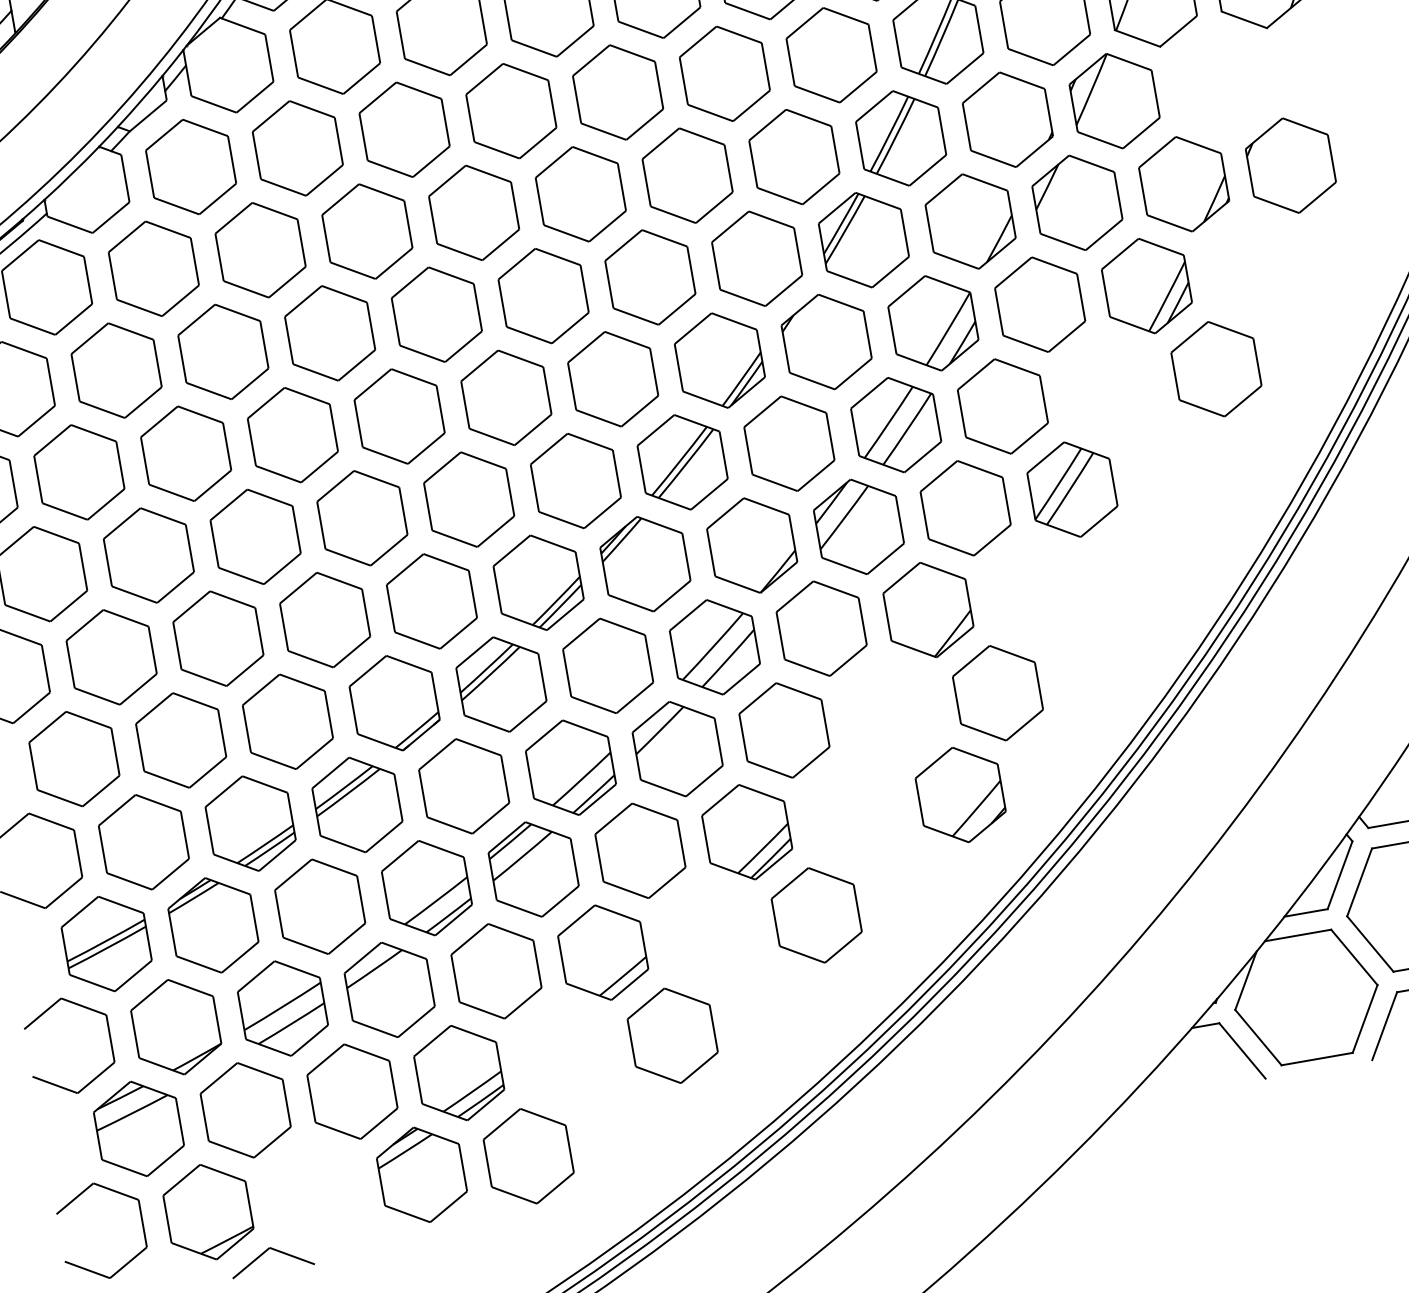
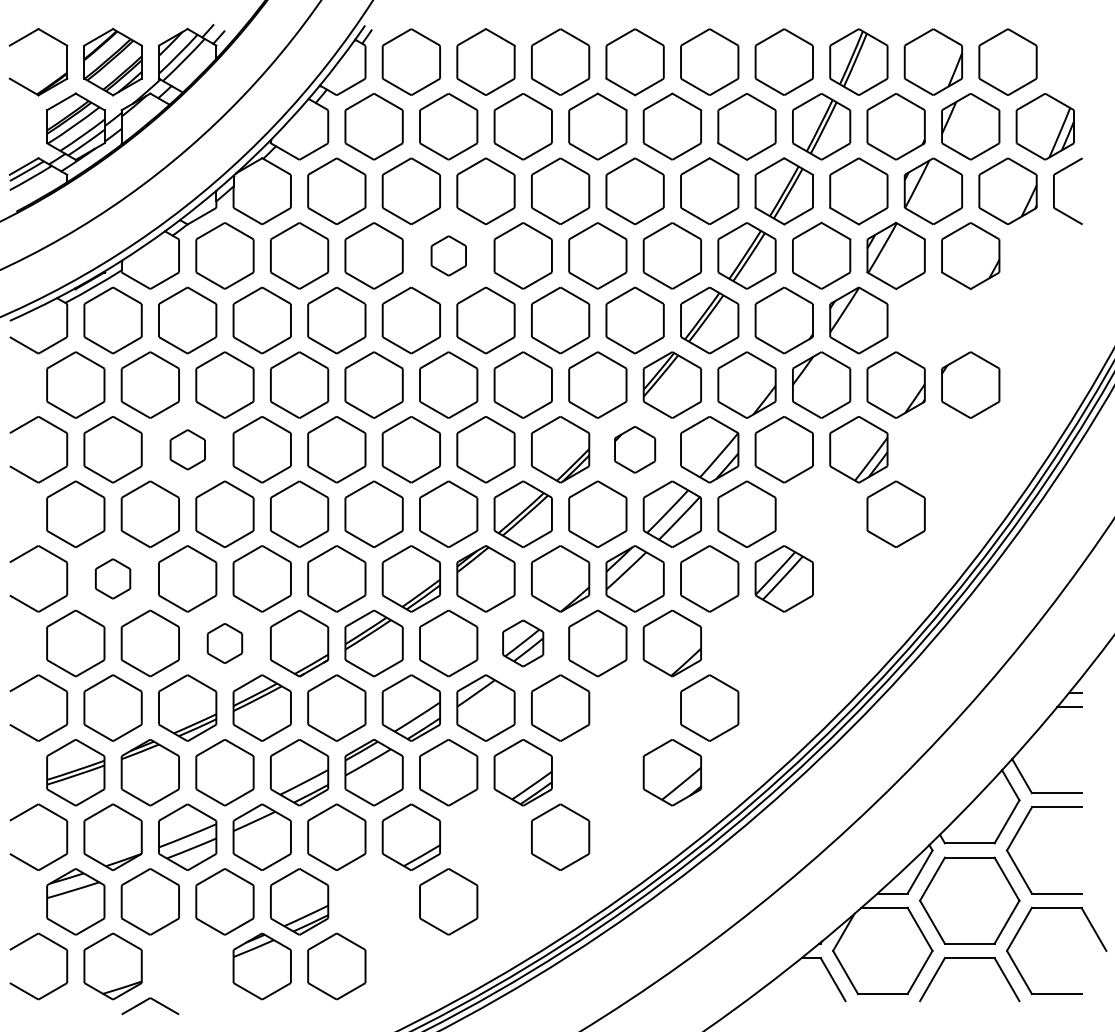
part: (510, 110) -> (448, 255), size x0.6
part: (825, 341) -> (634, 449), size x0.7
part: (185, 453) -> (187, 449), size x0.6
part: (713, 647) -> (522, 643), size x0.7
part: (110, 656) -> (112, 578), size x0.6
part: (287, 721) -> (224, 643), size x0.6

